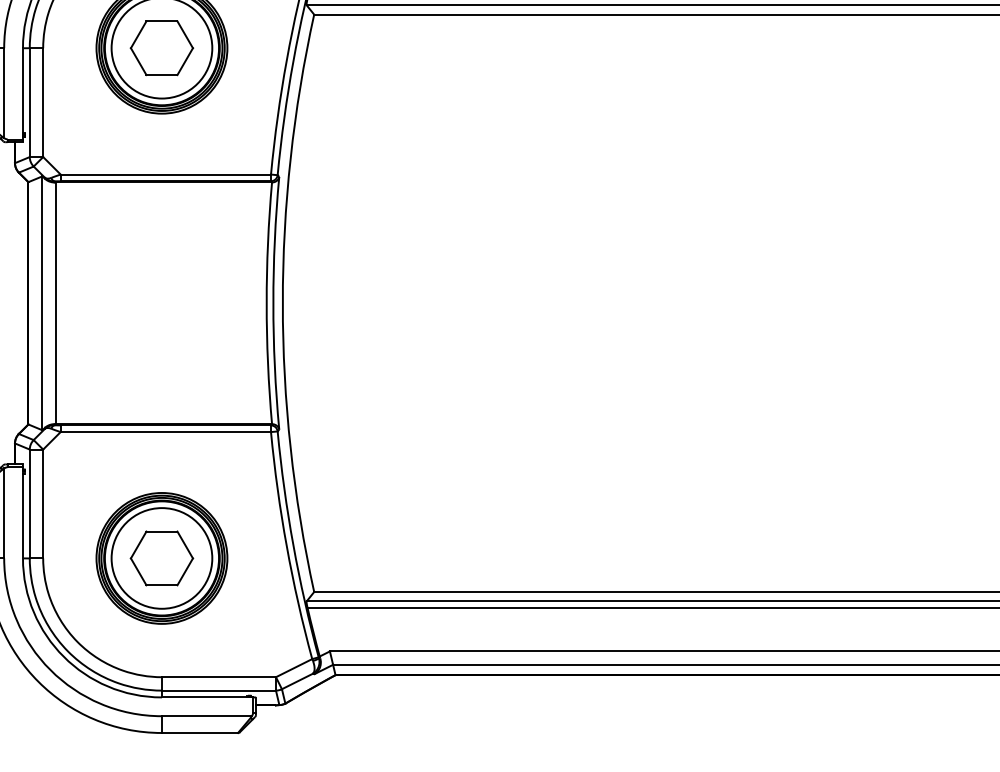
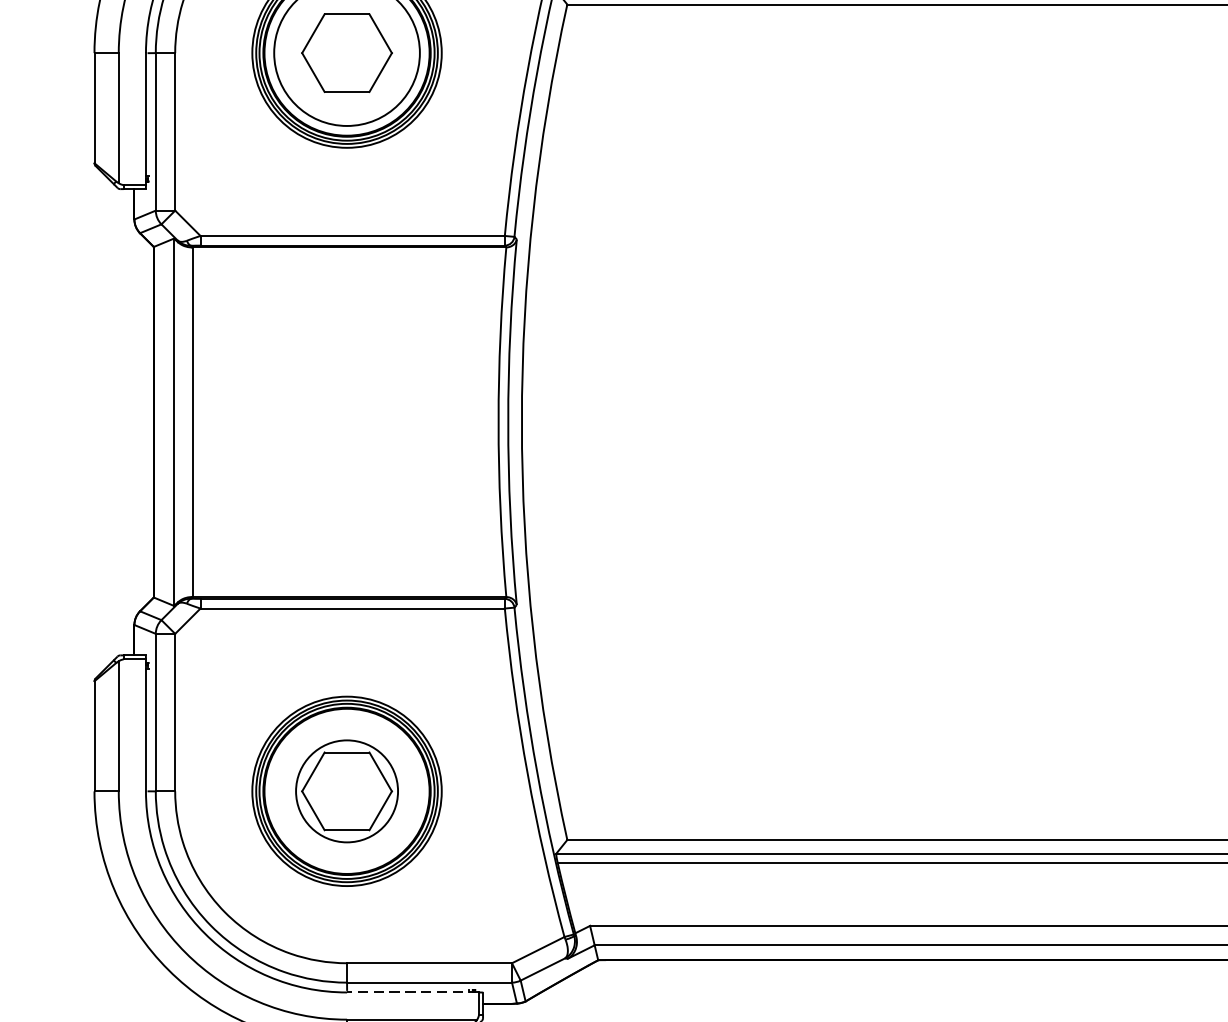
circle: (161, 558) -> (346, 791), size x0.7
line: (207, 697) -> (412, 992), solid -> dashed

